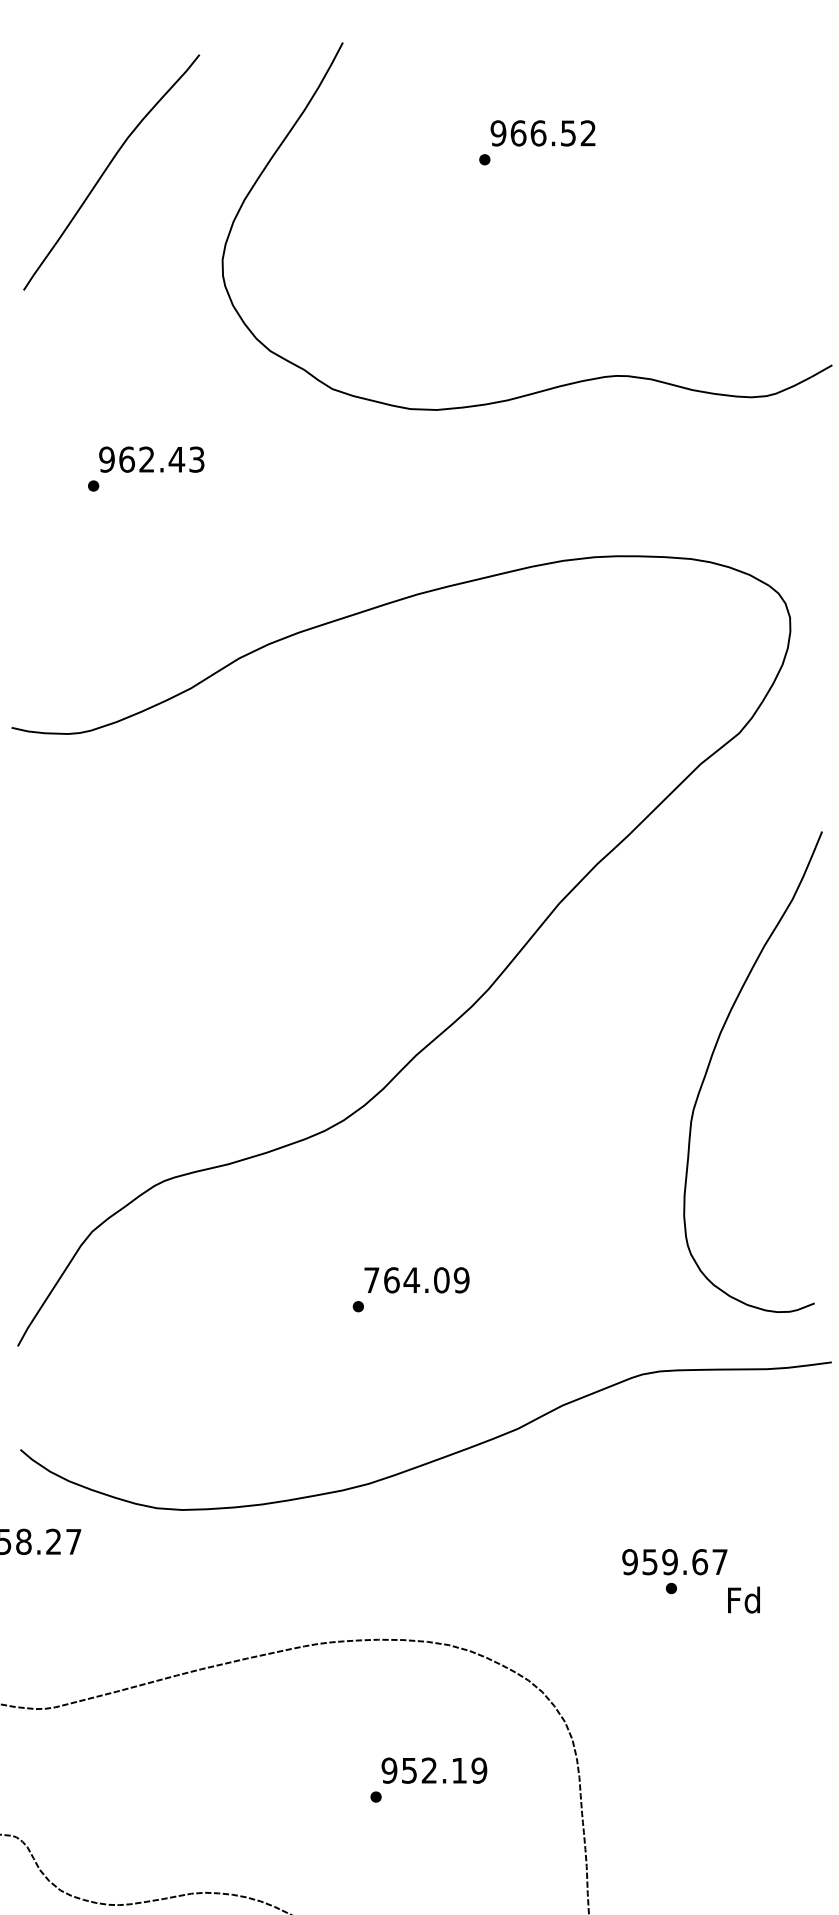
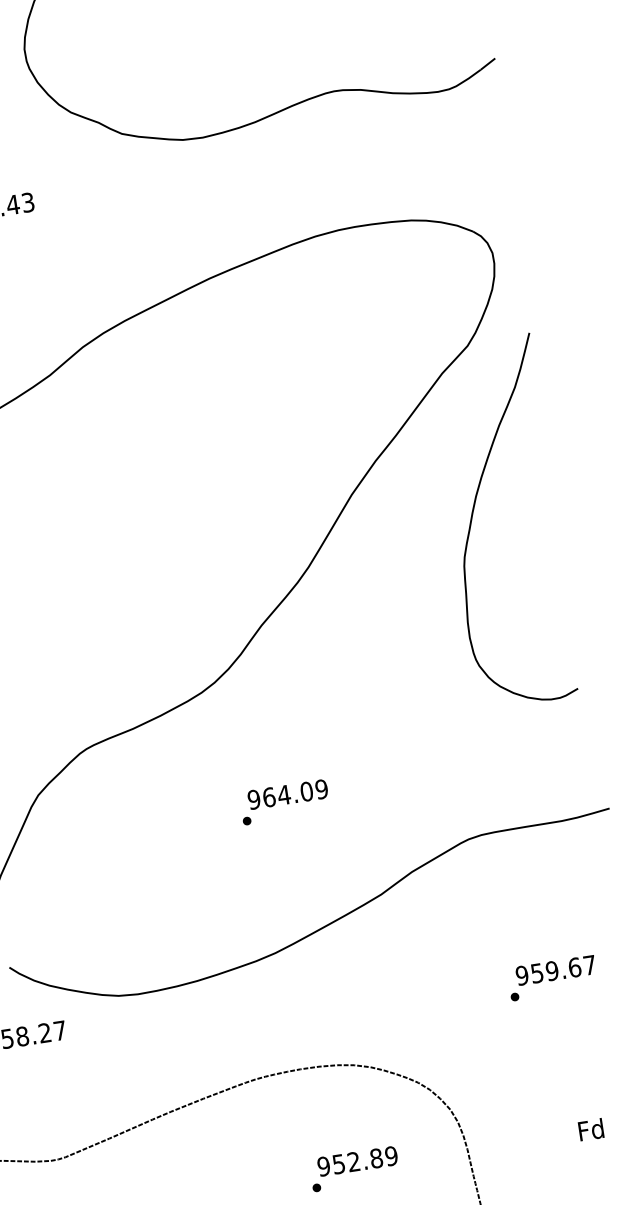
curve: (712, 1057) -> (472, 515), moved
text: (371, 1280) -> (253, 799), 764.09 -> 964.09
text: (674, 1562) -> (555, 970), moved
text: (743, 1599) -> (590, 1129), moved
text: (459, 1770) -> (376, 1158), 952.19 -> 952.89

